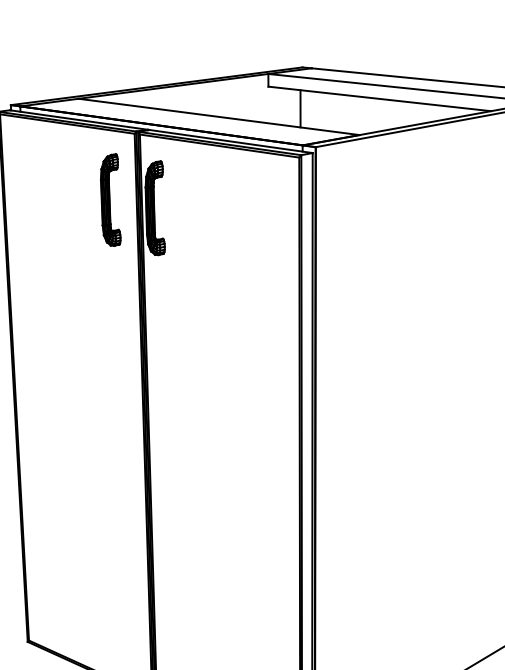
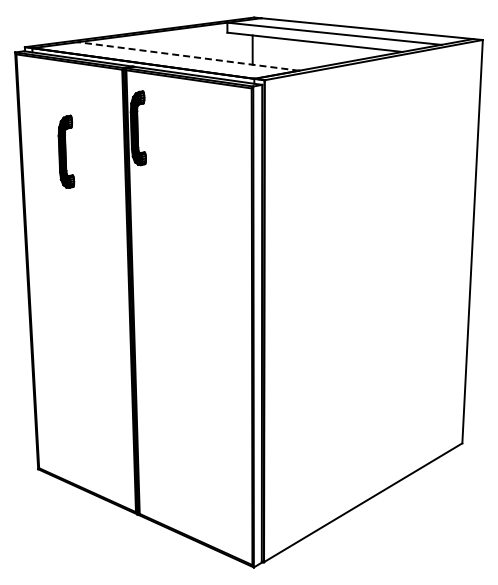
line: (218, 116) -> (188, 56), solid -> dashed
part: (110, 199) -> (66, 151), moved

